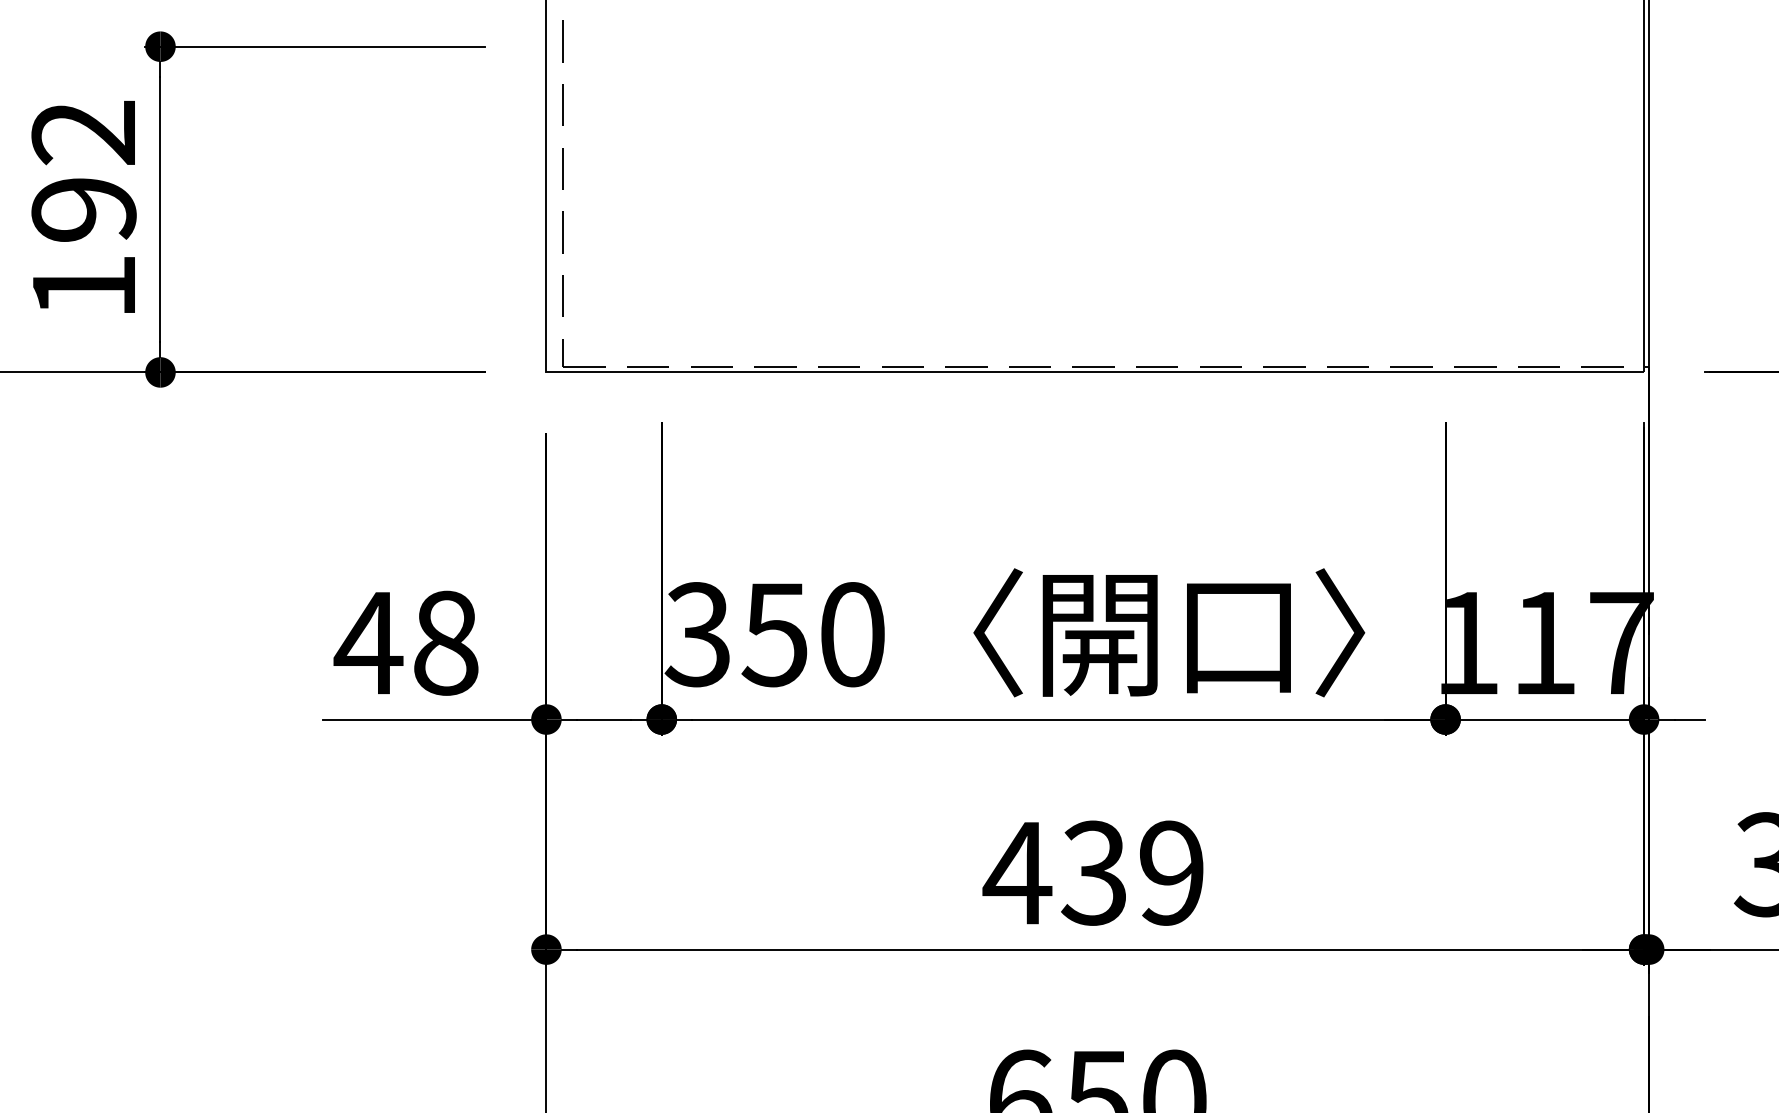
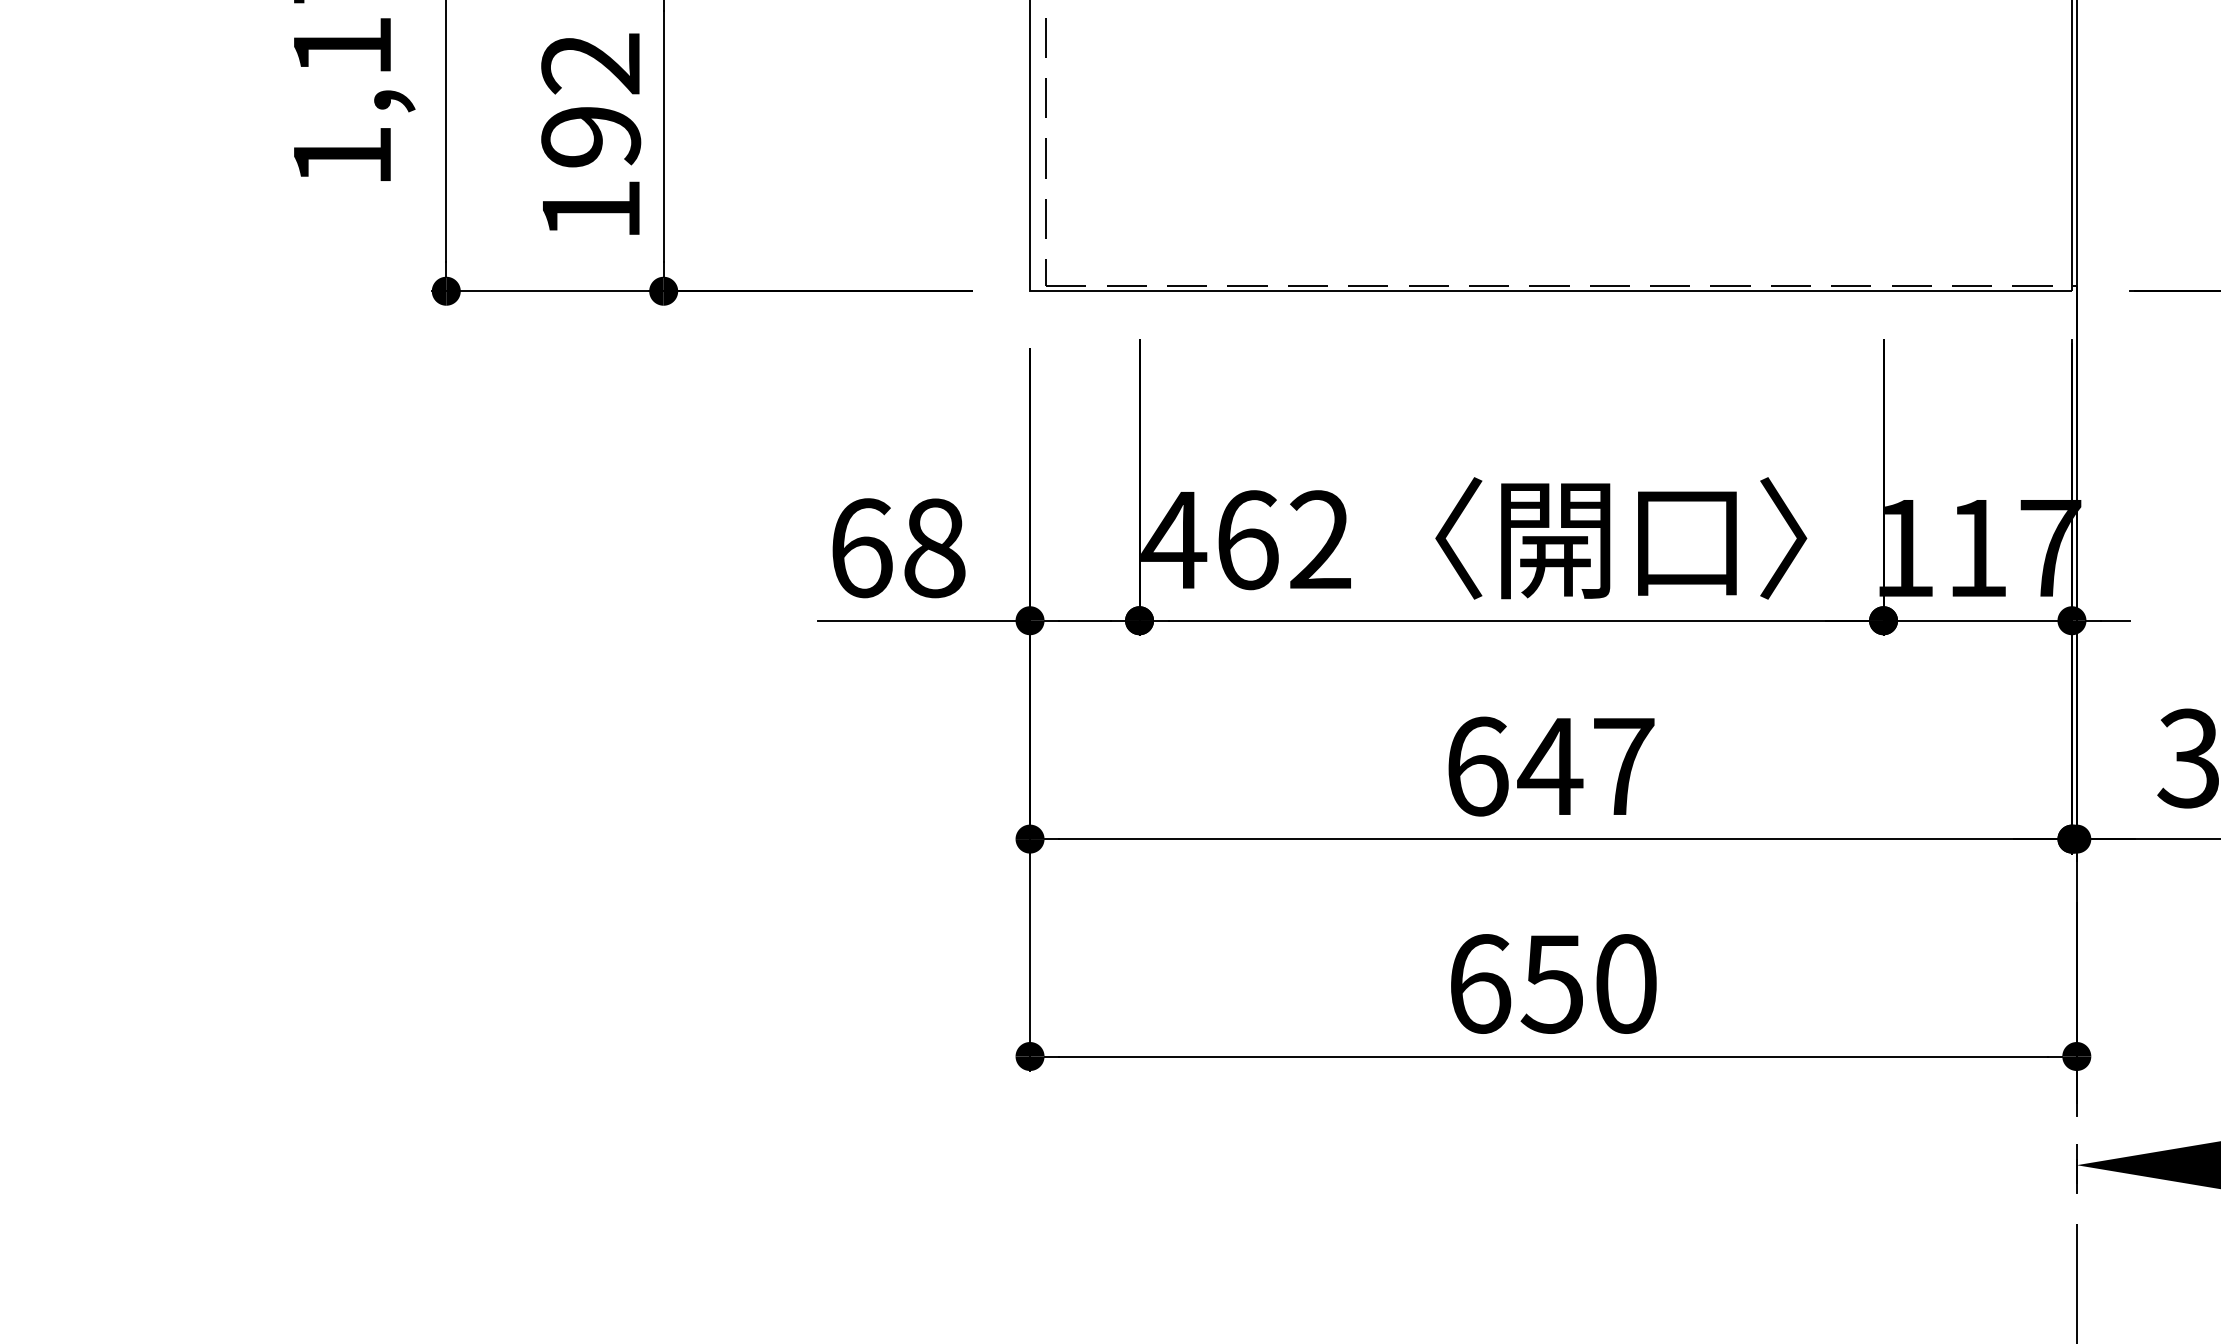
text: (774, 635) -> (1246, 540), 350 -> 462
text: (368, 643) -> (861, 548), 48 -> 68
text: (1093, 873) -> (1549, 766), 439 -> 647

